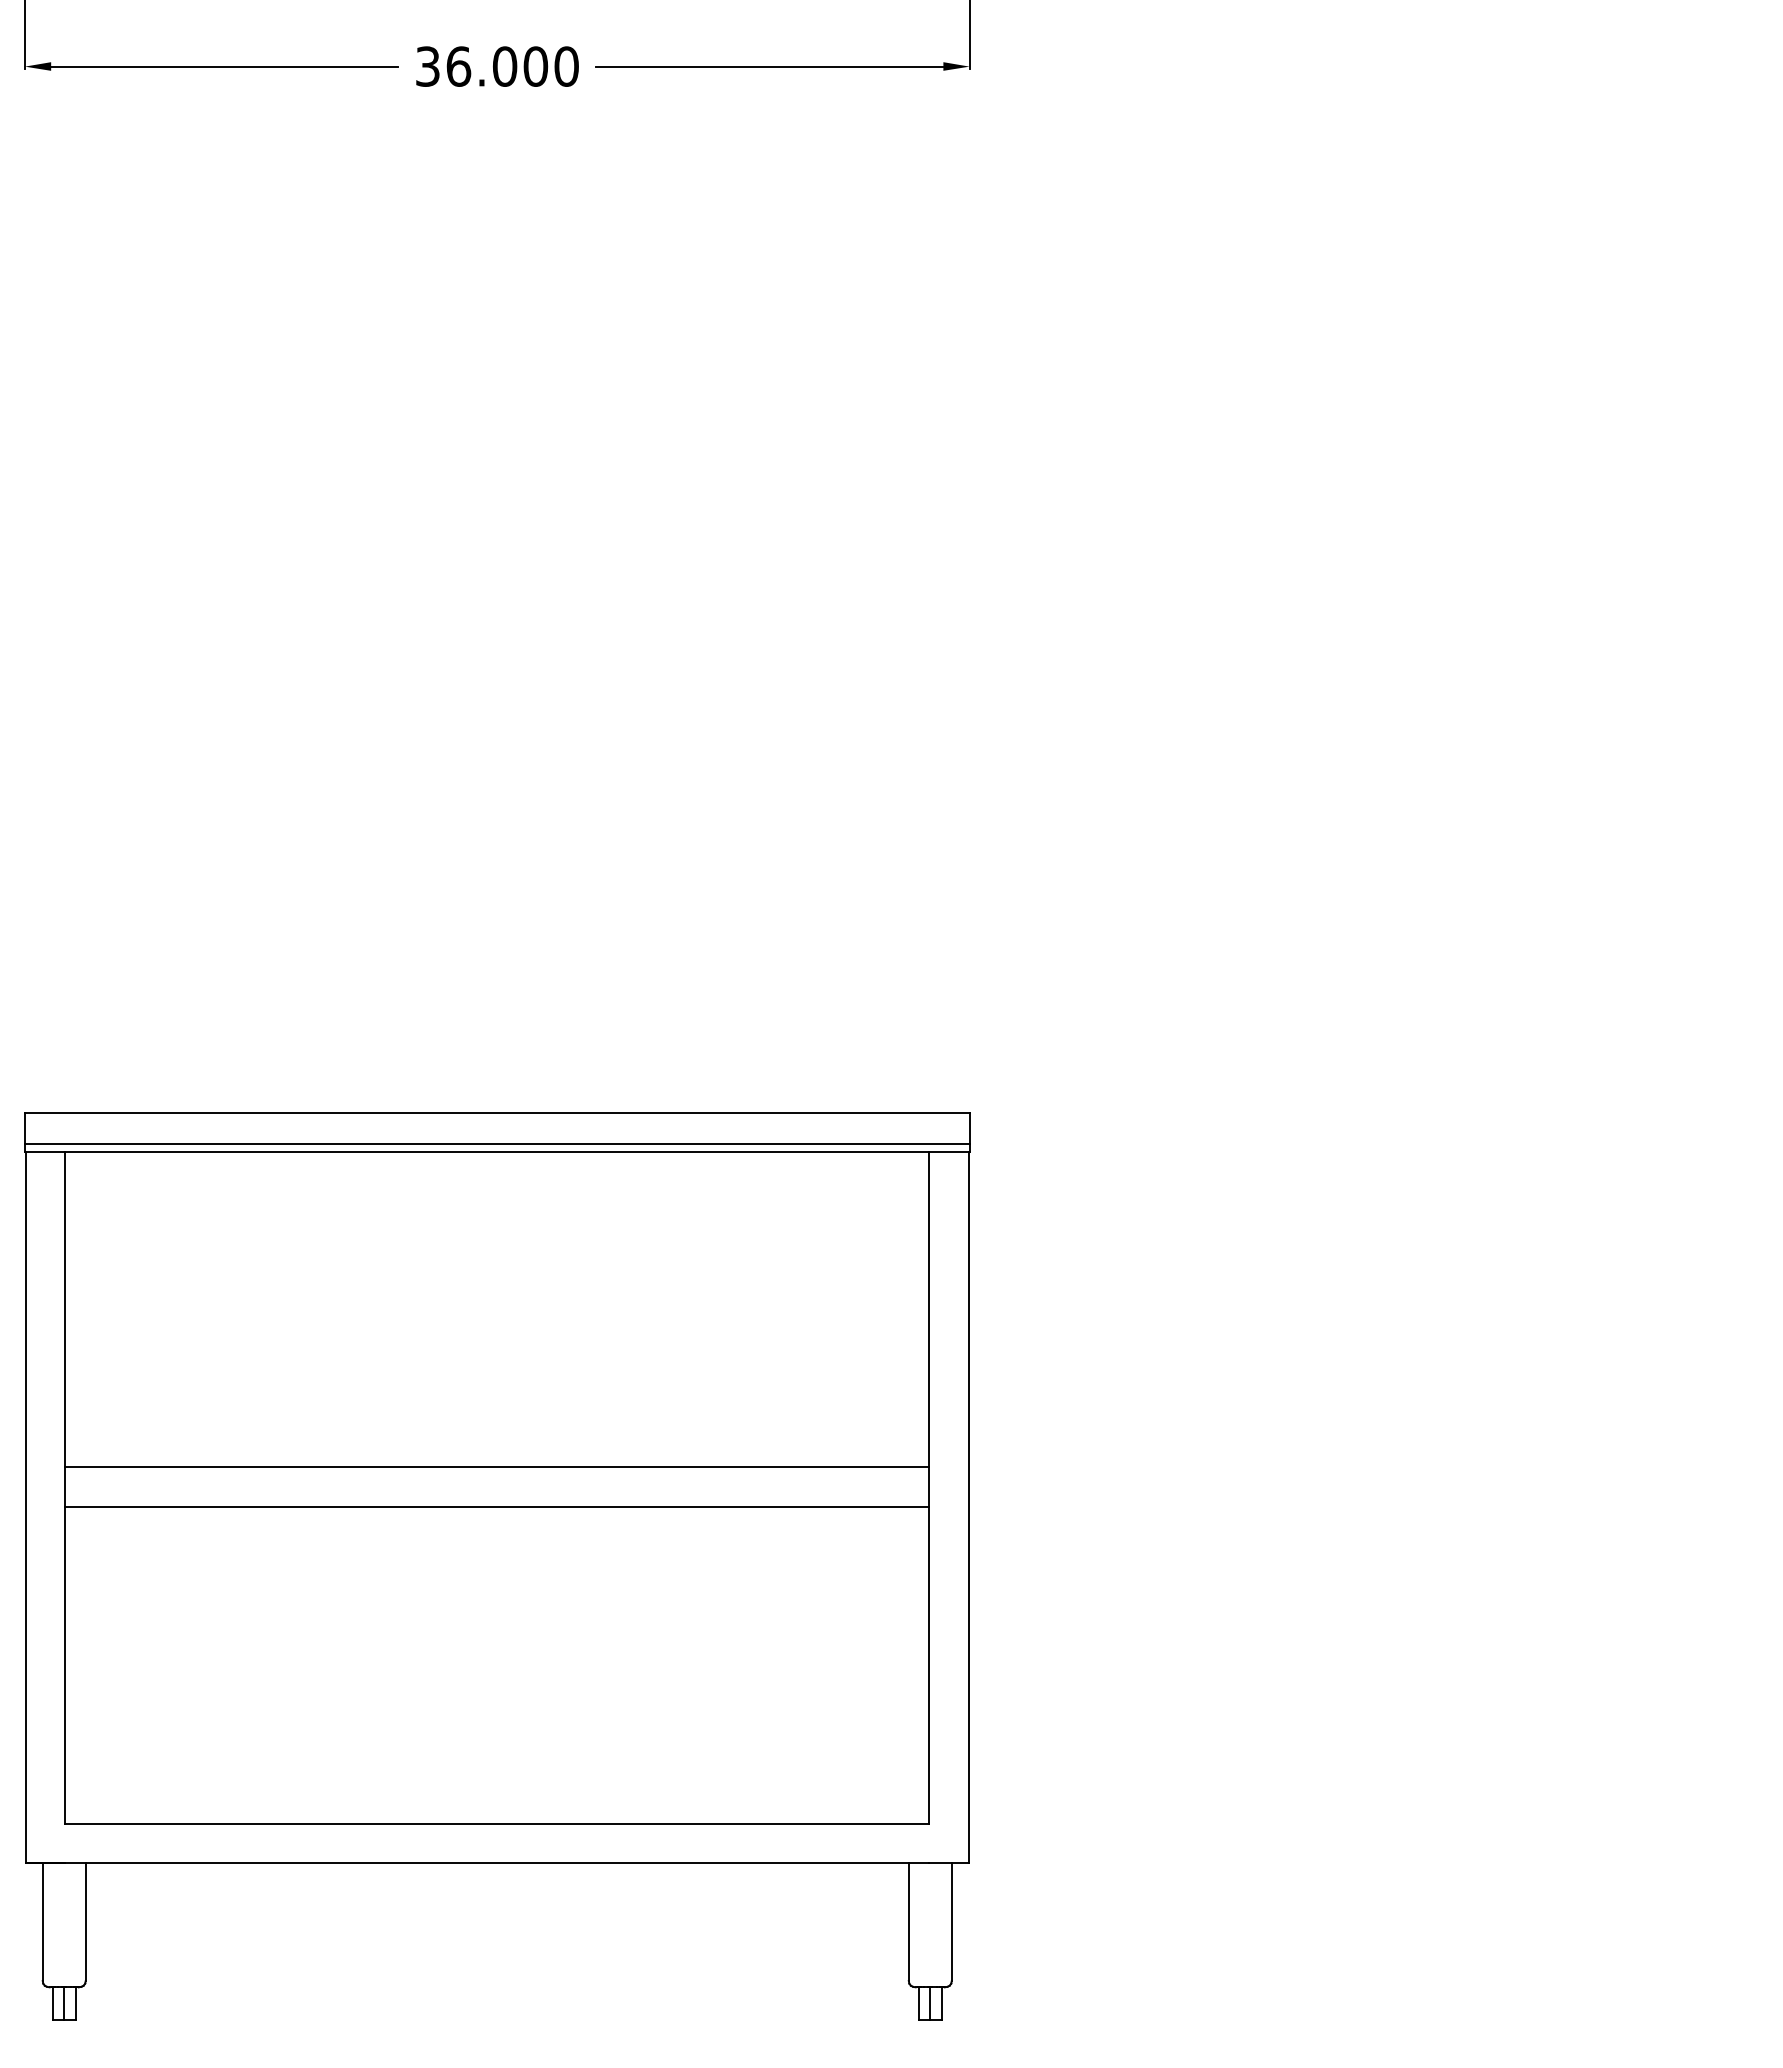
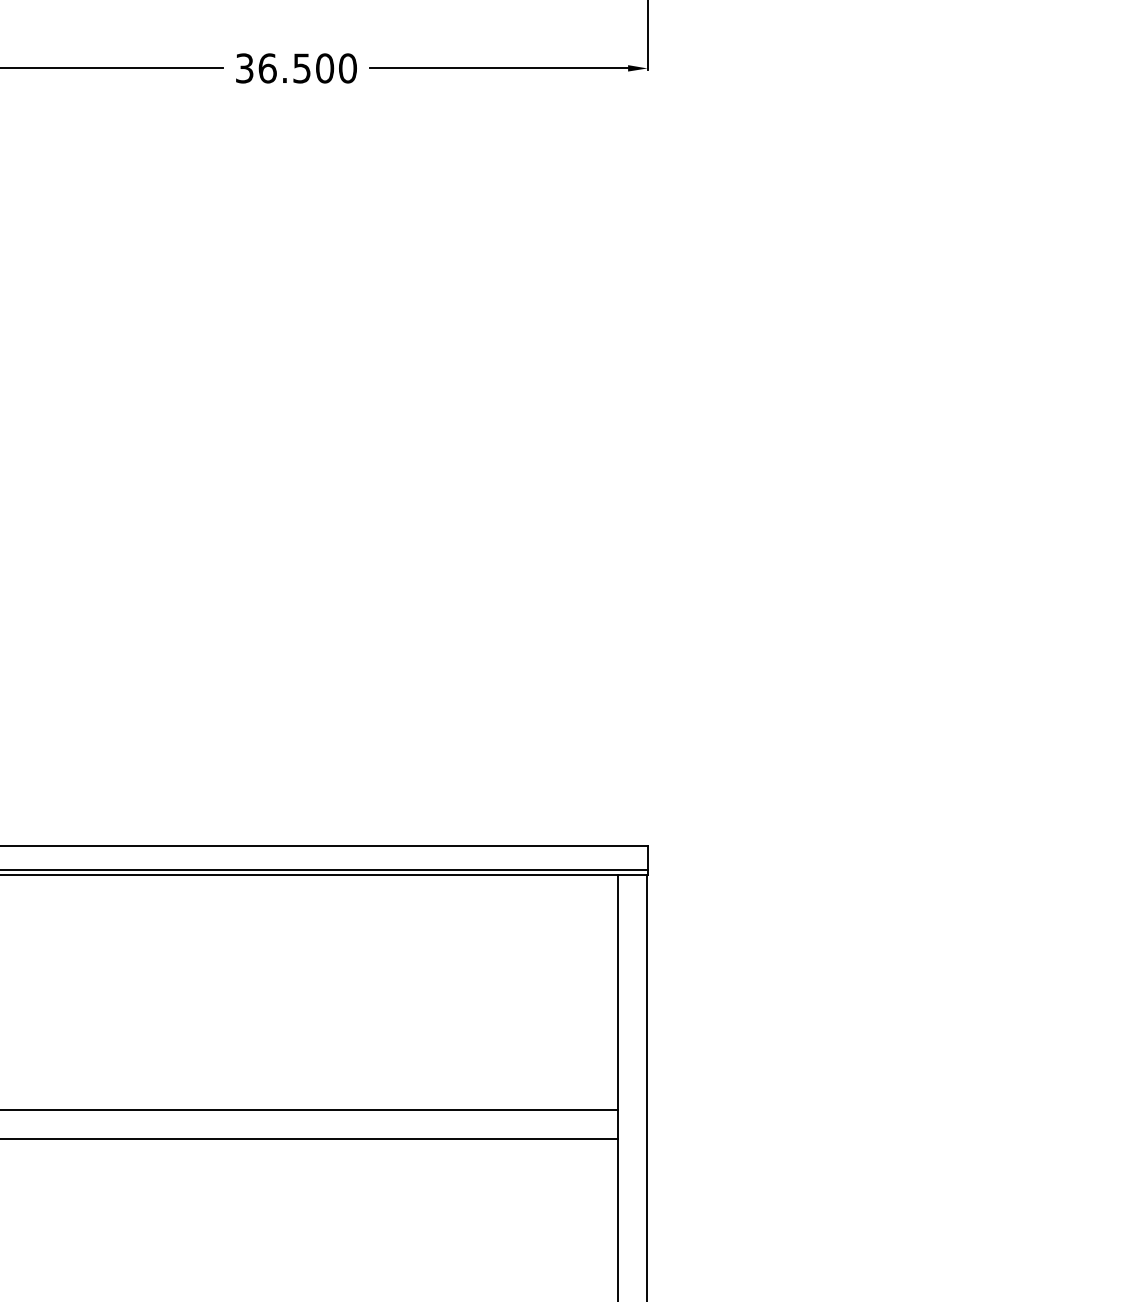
text: (505, 66) -> (302, 68), 36.000 -> 36.500

